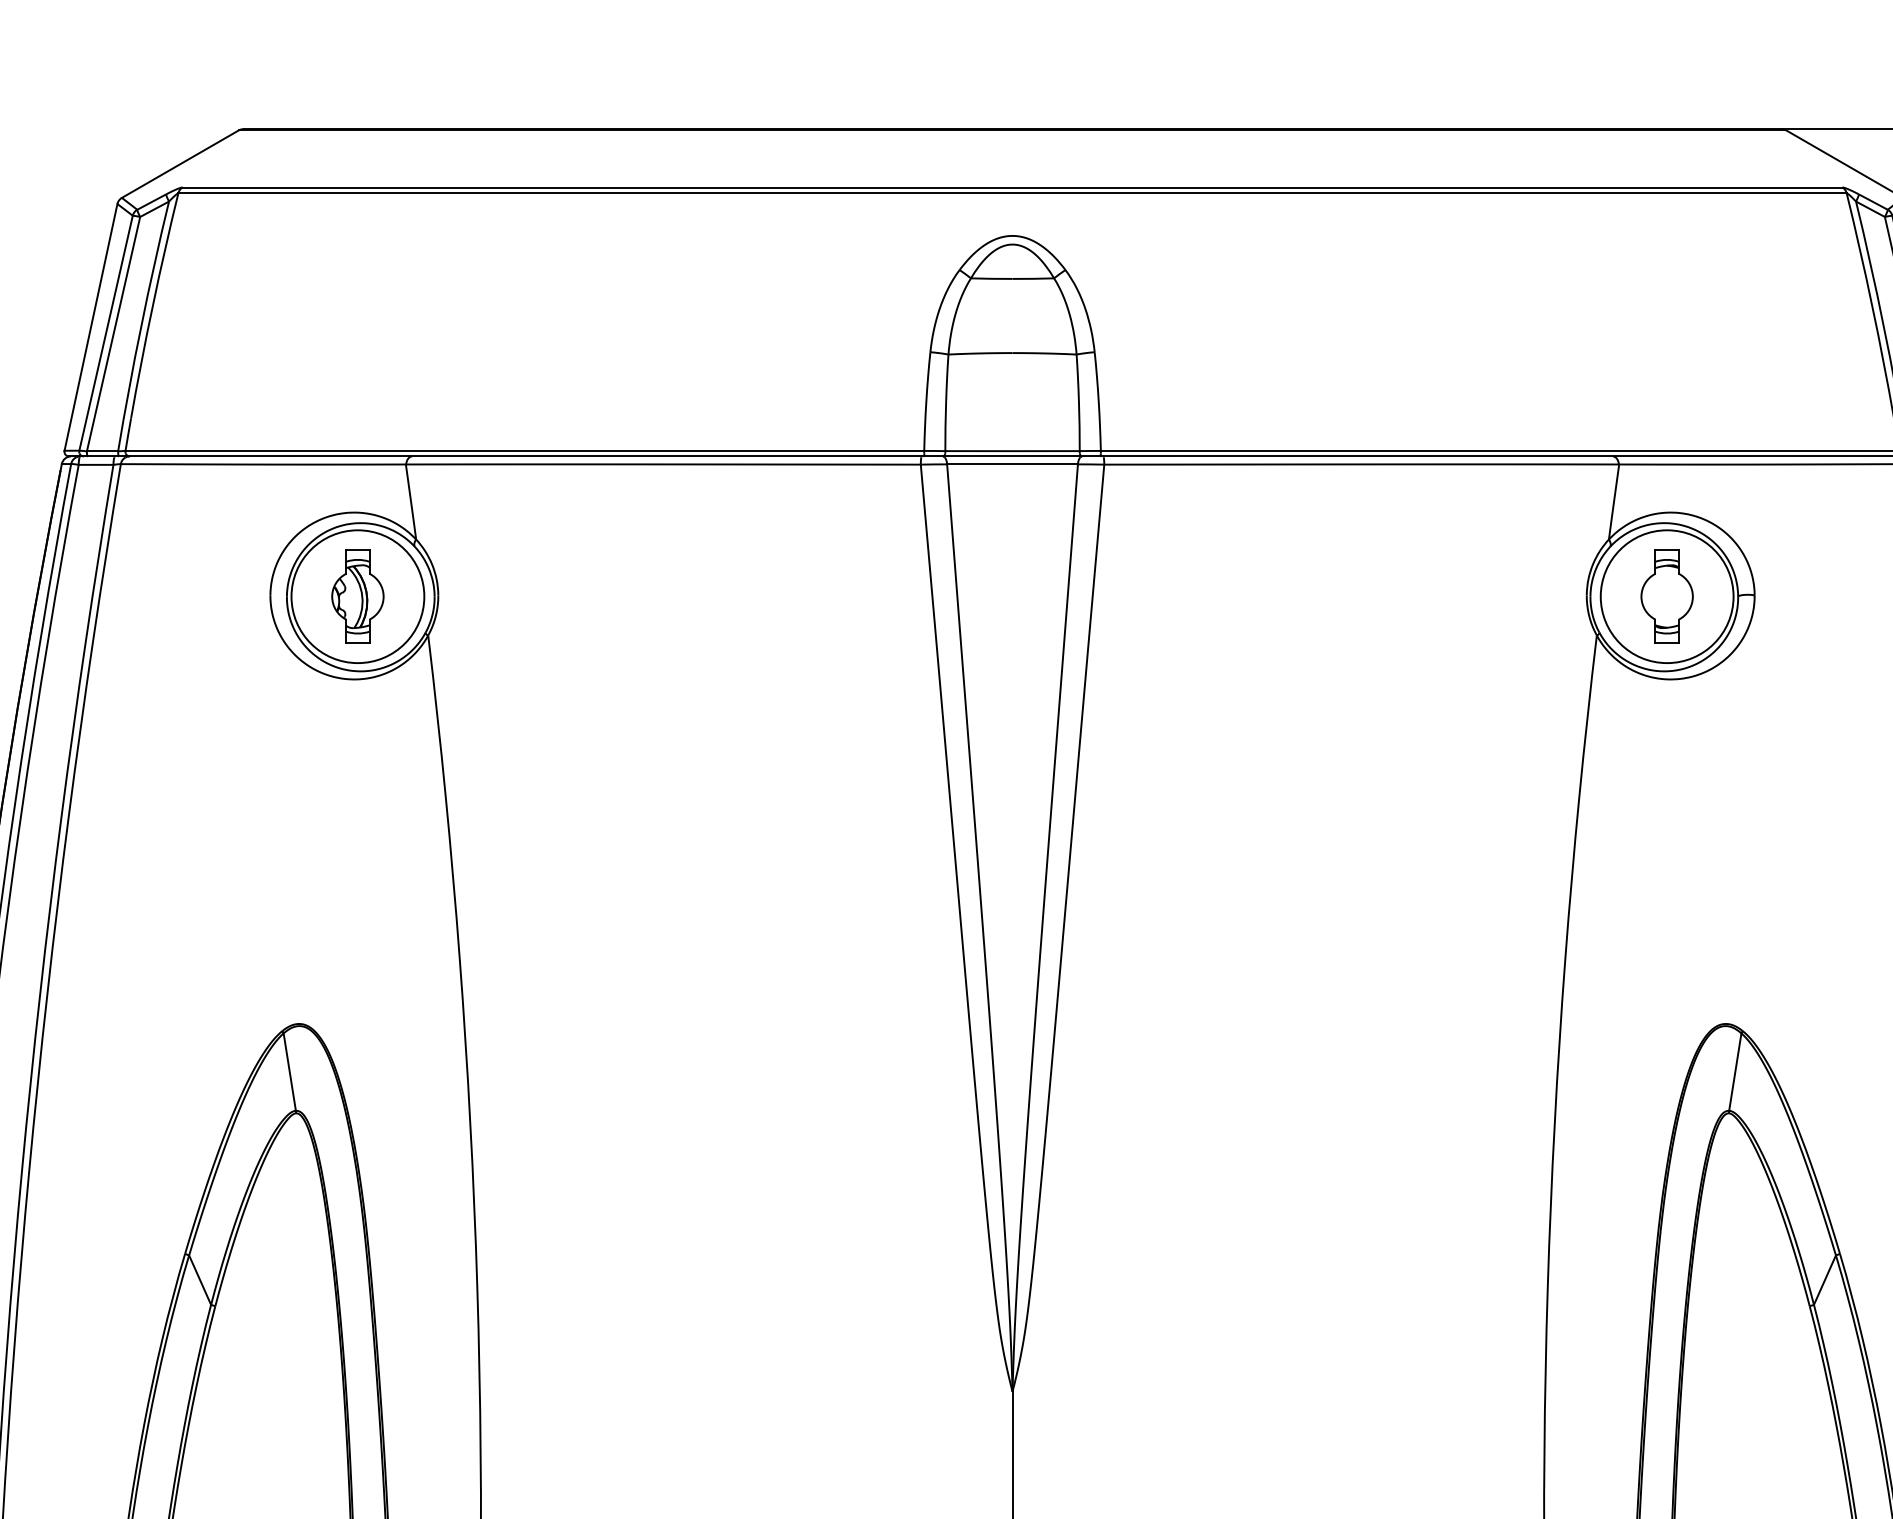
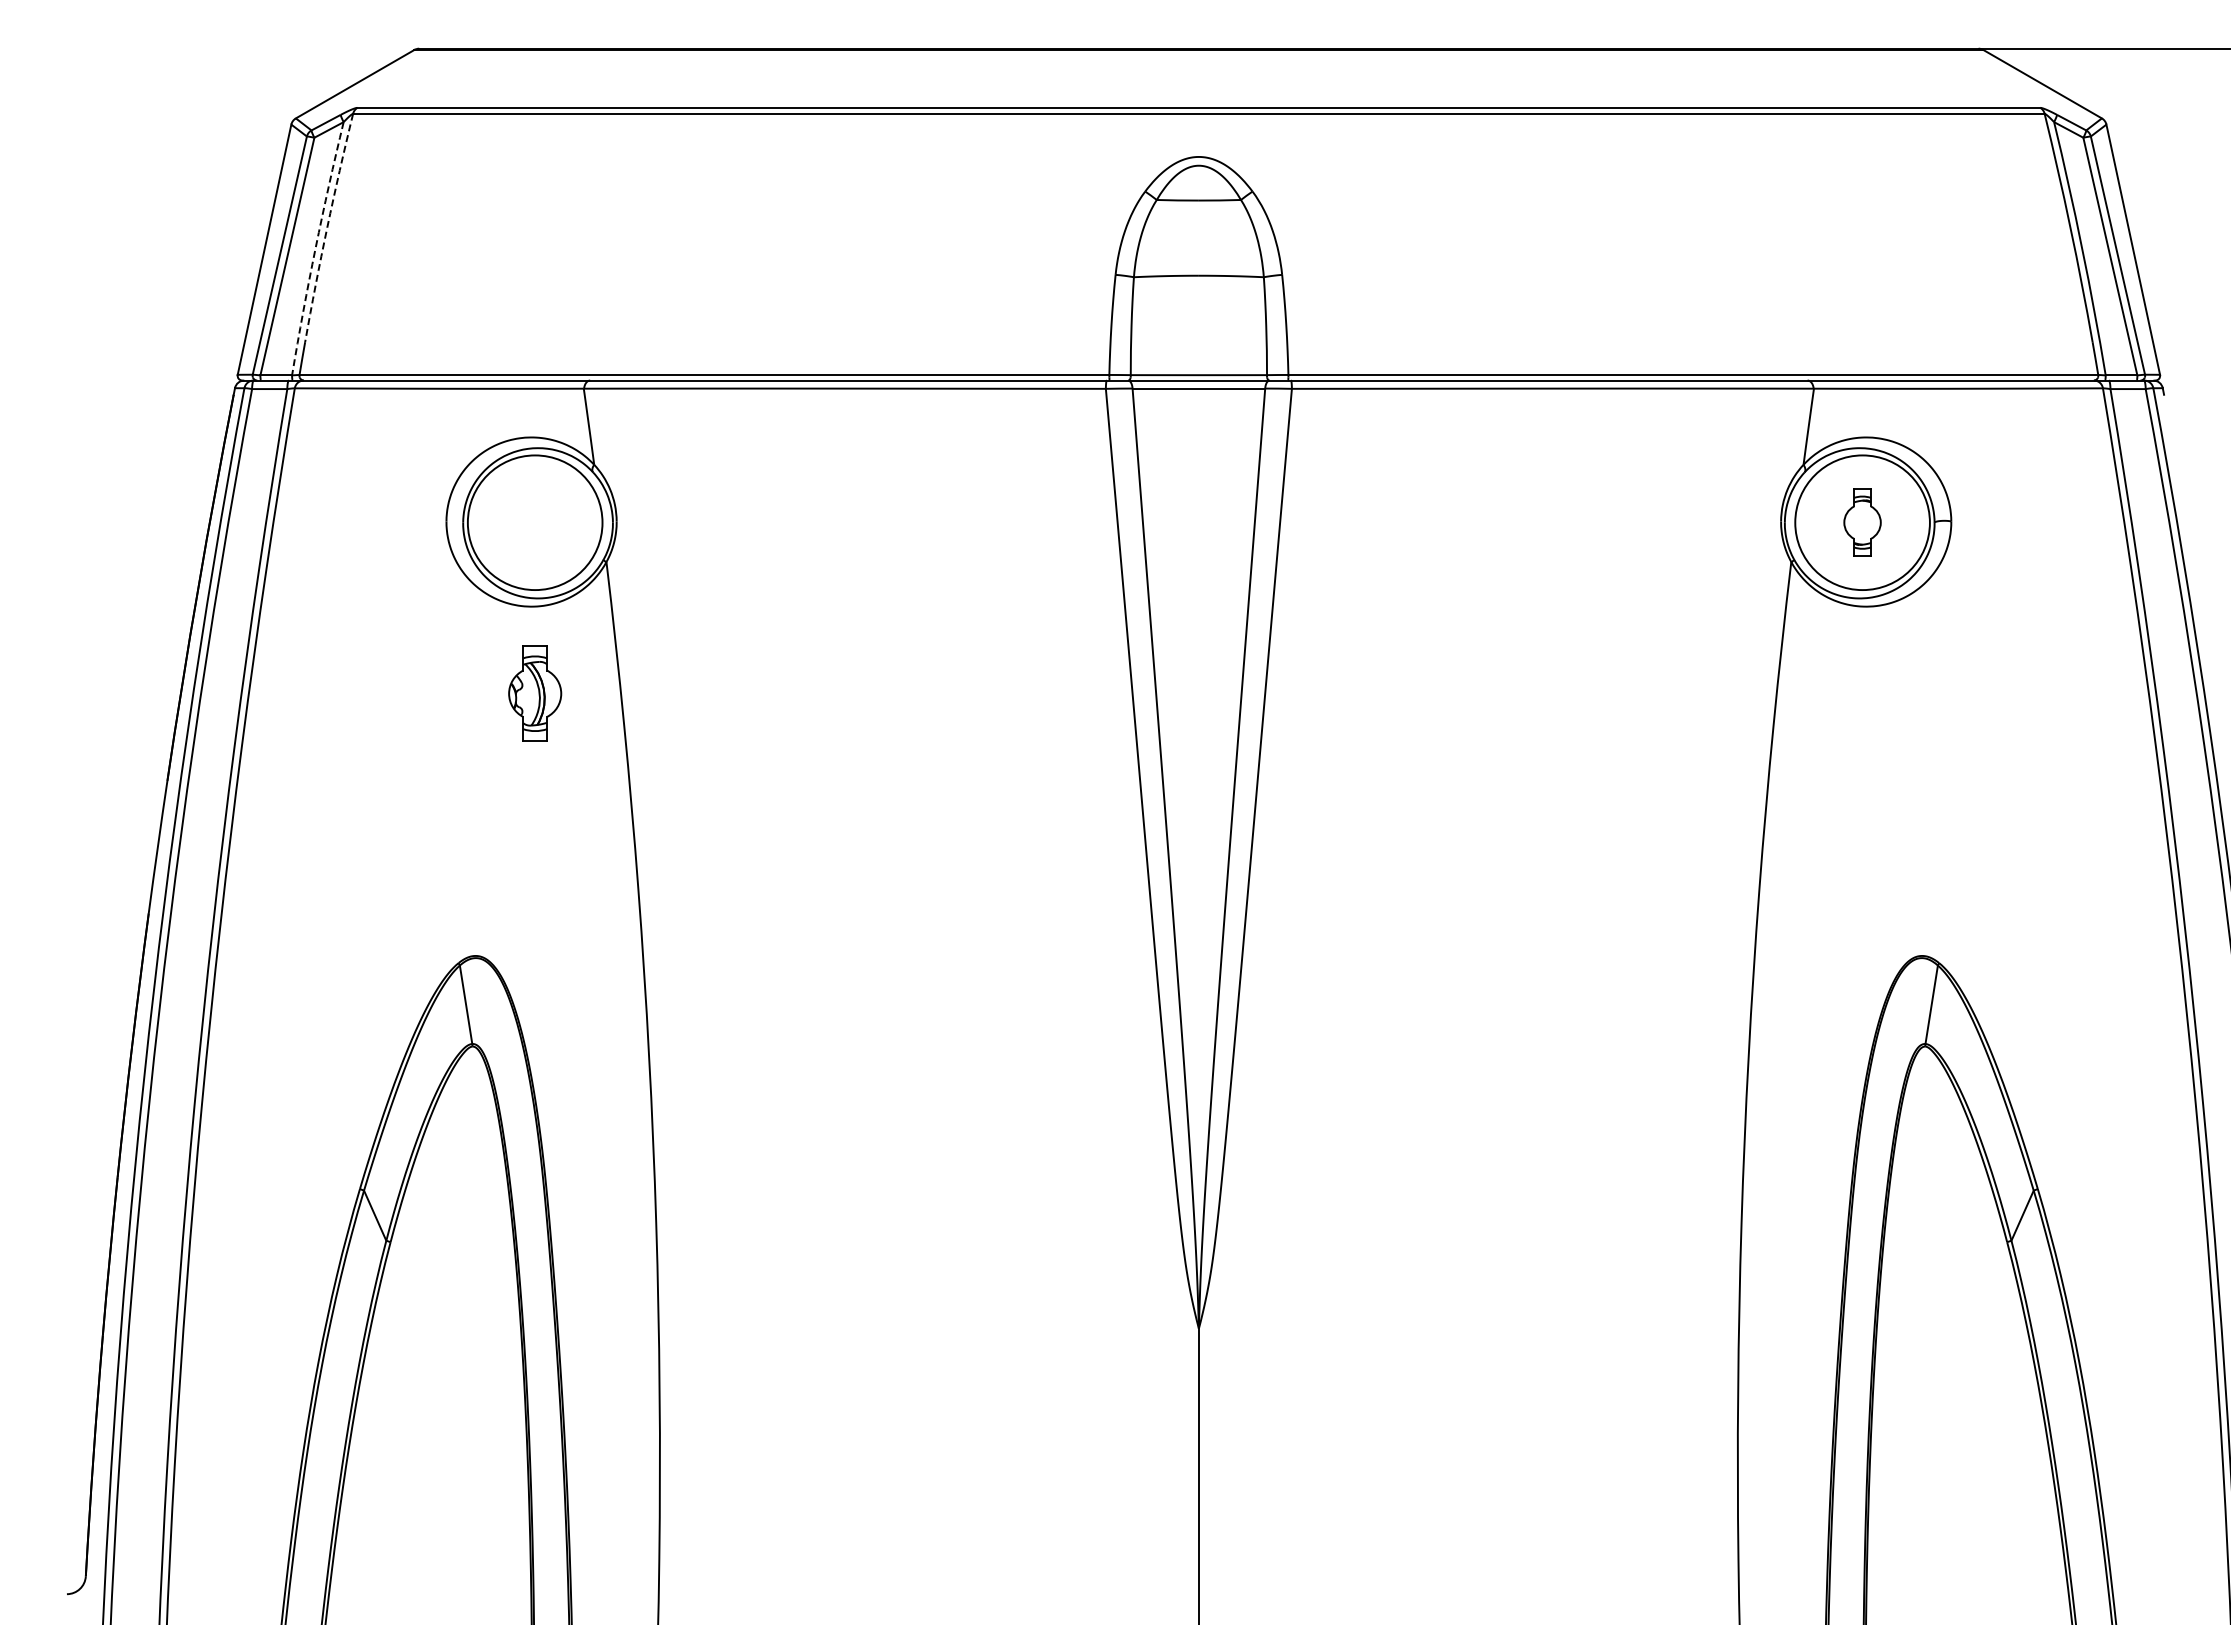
arc: (153, 305) -> (327, 227), solid -> dashed
arc: (141, 326) -> (315, 248), solid -> dashed
part: (358, 596) -> (535, 693), moved
part: (1667, 596) -> (1862, 522), size x0.7

